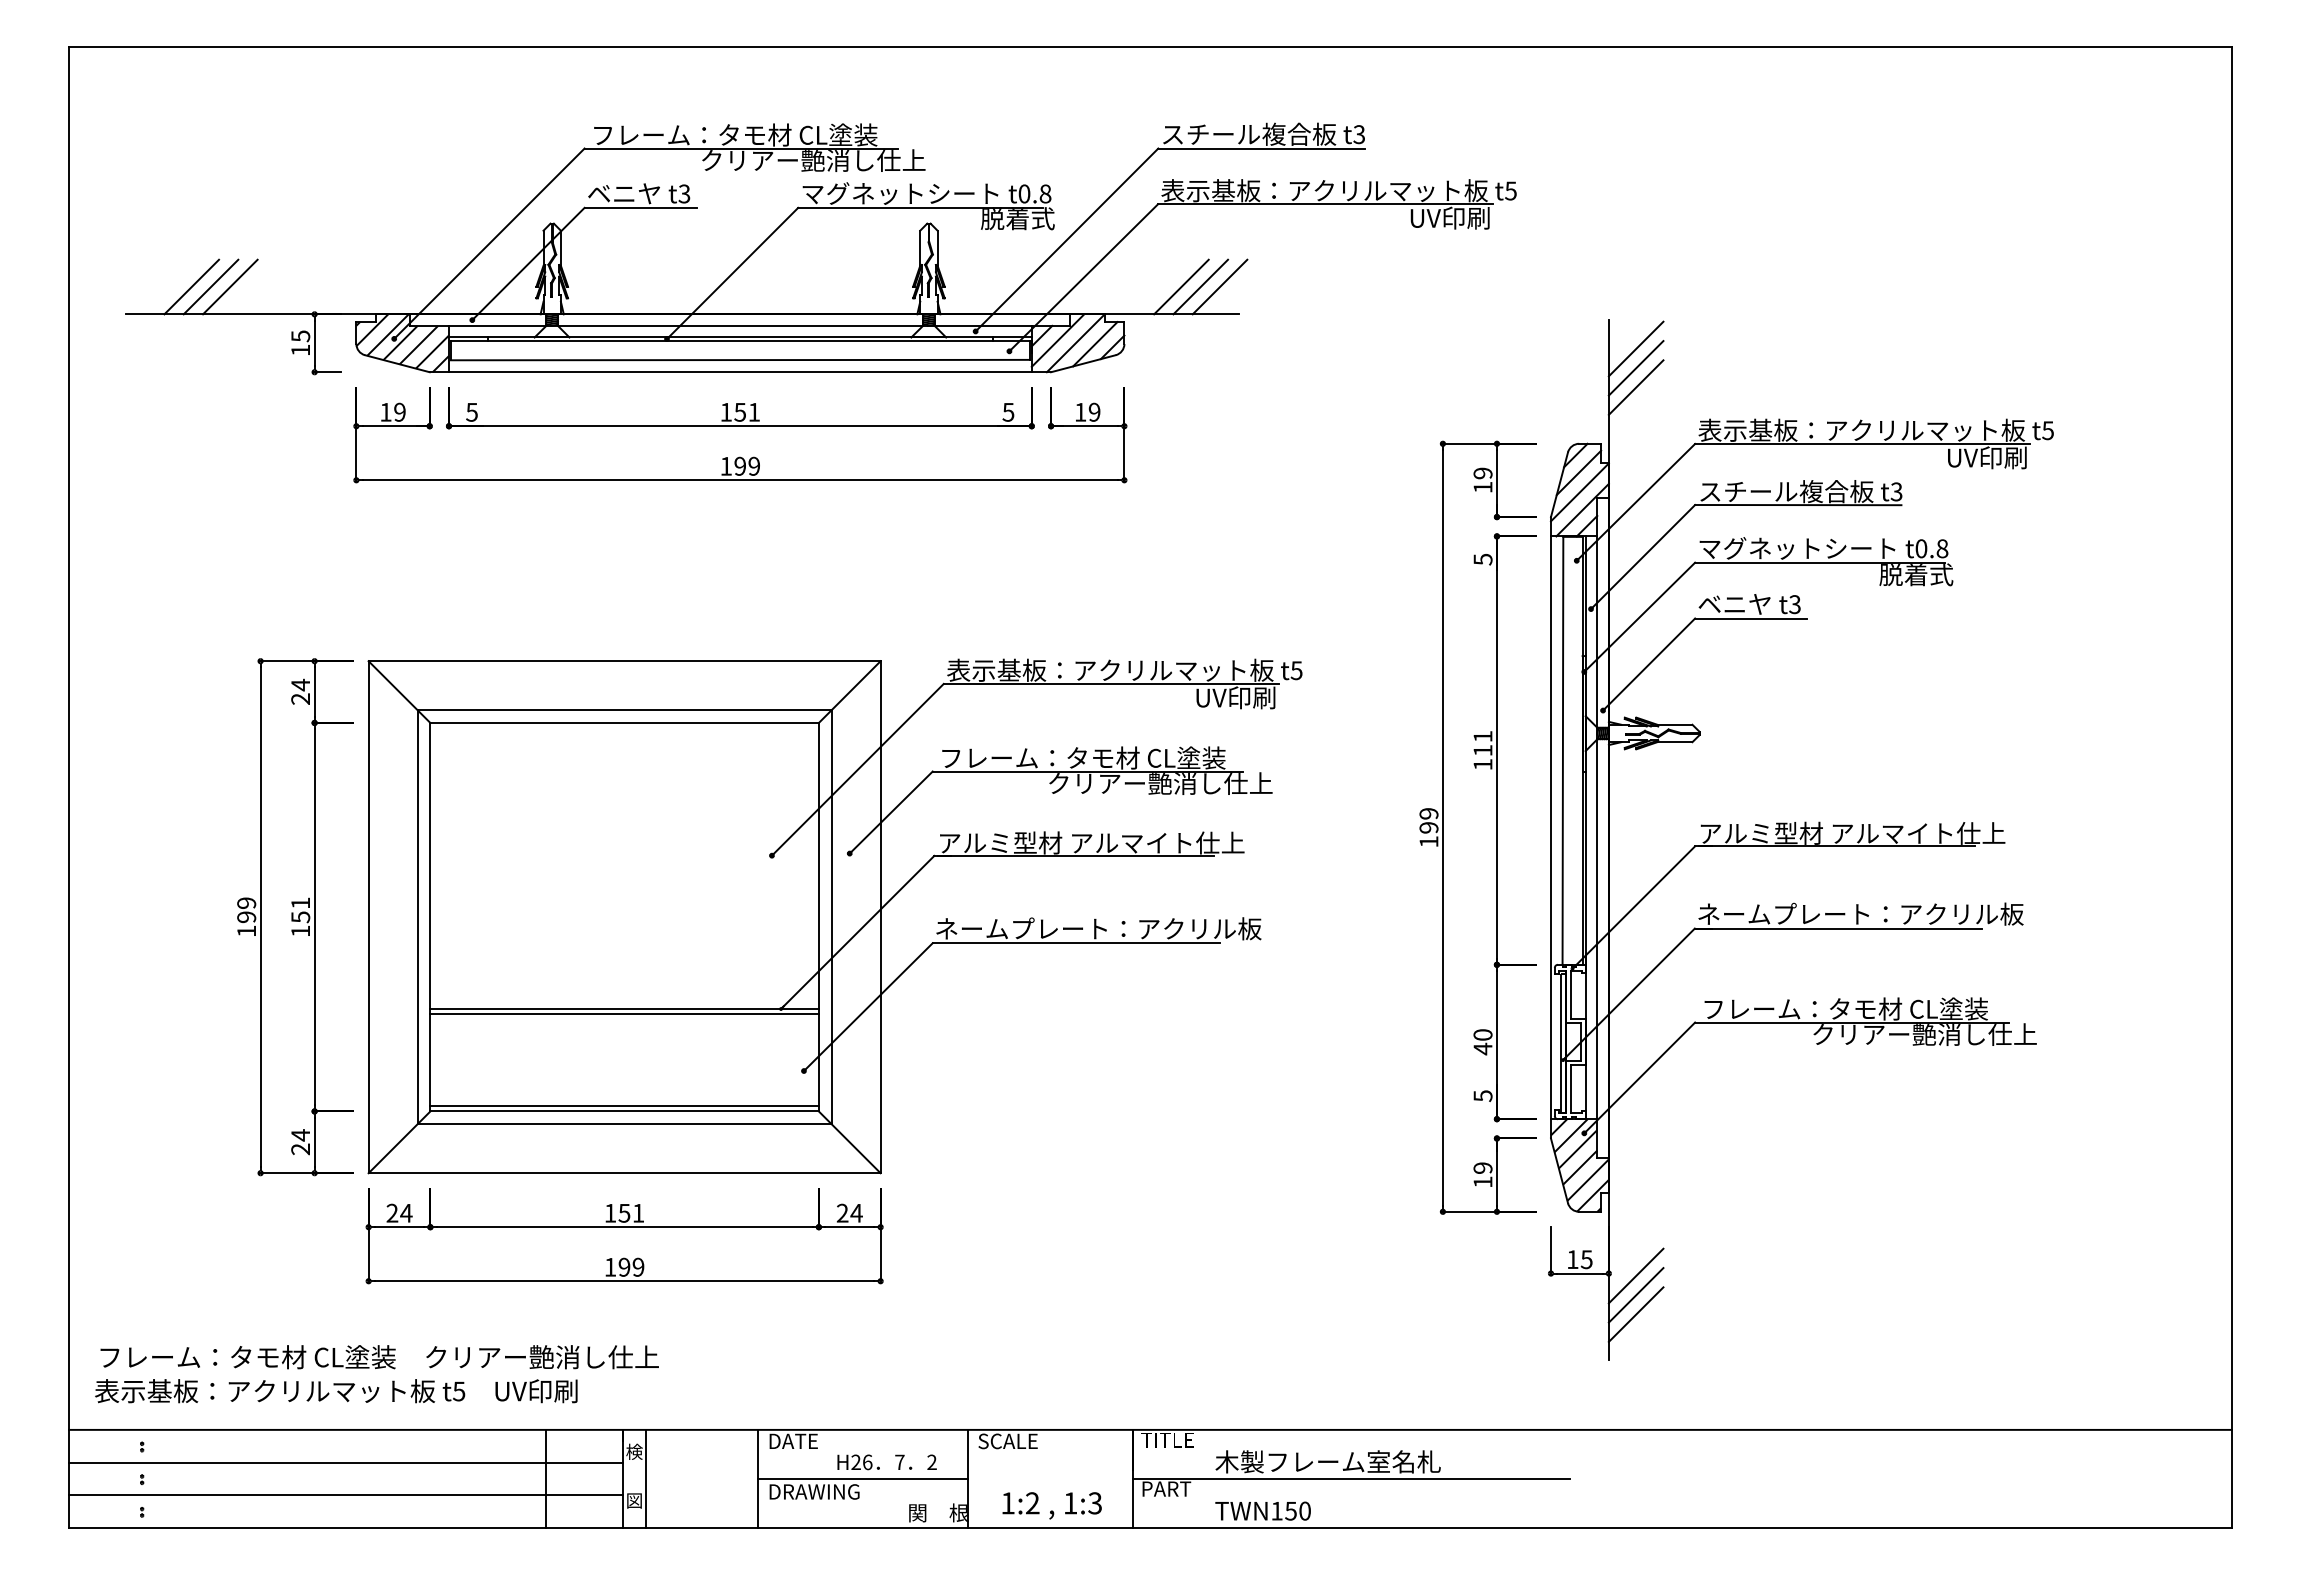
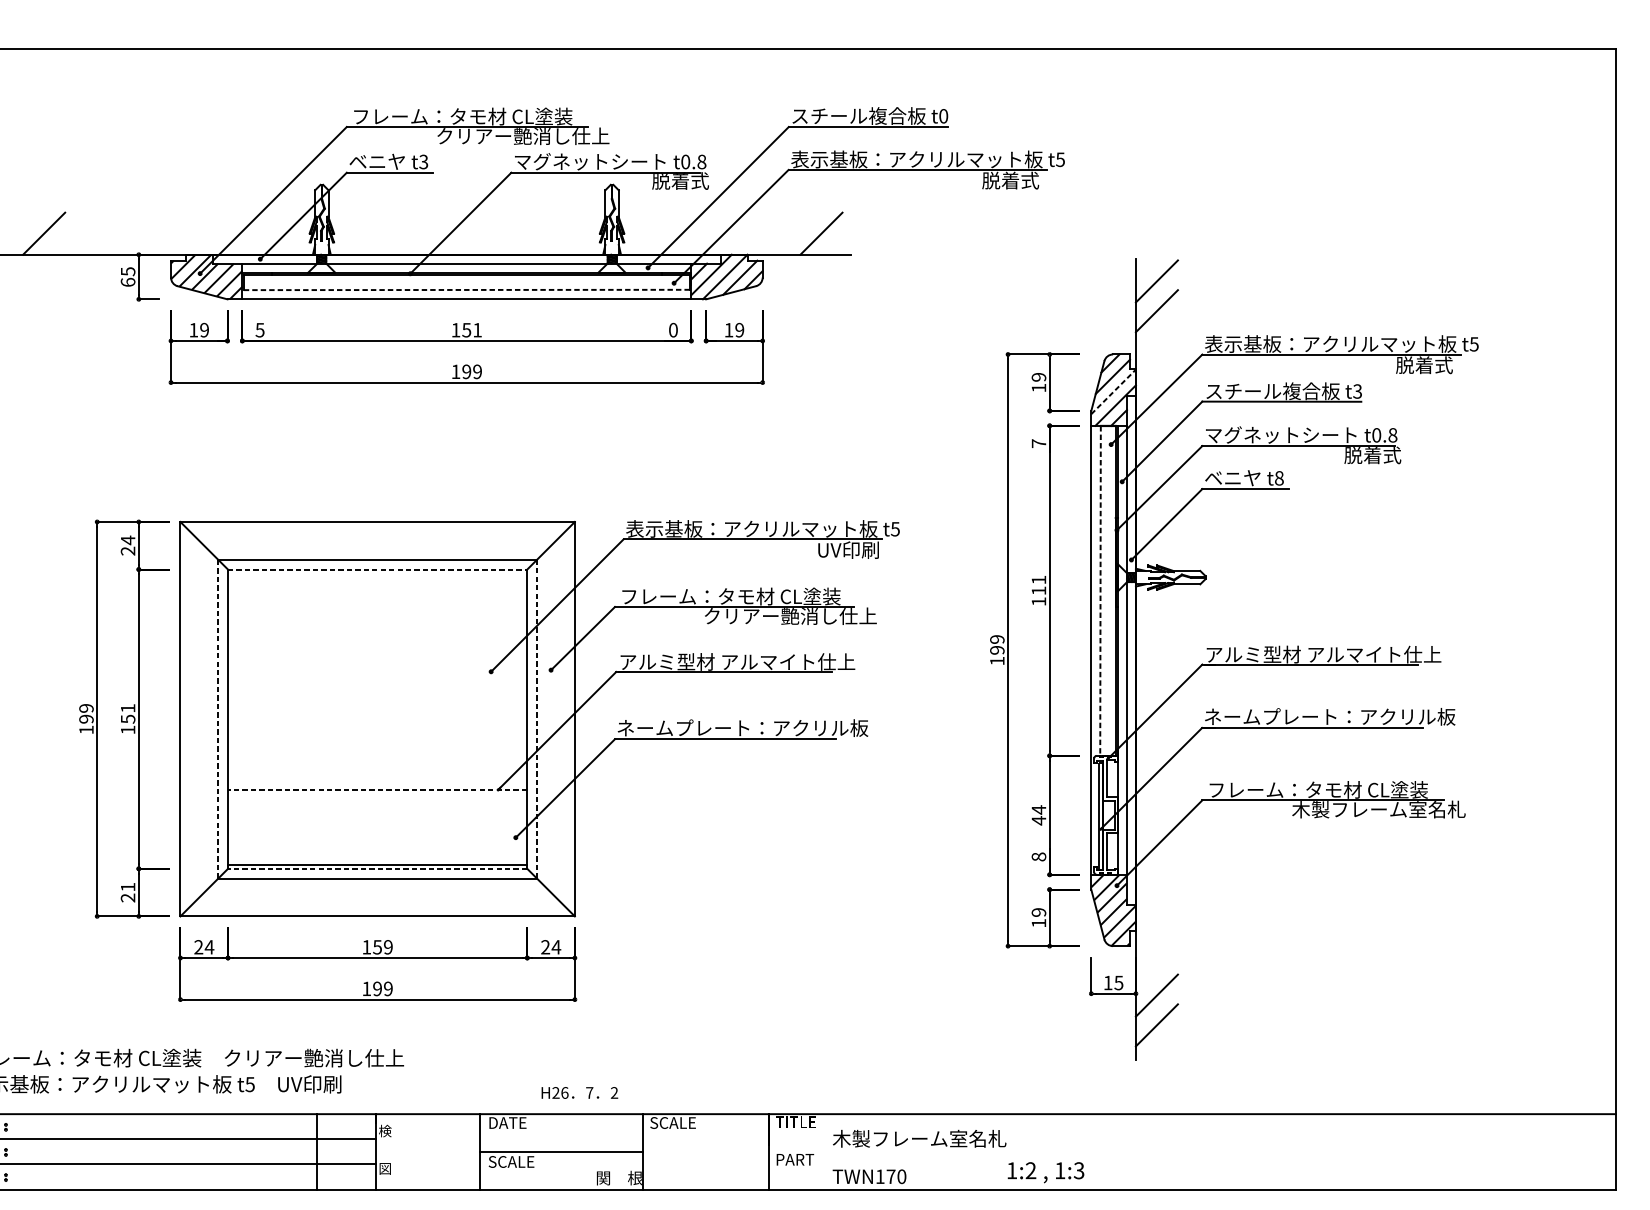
text: (1359, 134) -> (943, 116), t3 -> t0
text: (1449, 217) -> (1013, 180), UV印刷 -> 脱着式
line: (210, 286) -> (58, 233), removed
line: (230, 286) -> (74, 233), removed
line: (1181, 286) -> (806, 233), removed
line: (1219, 286) -> (835, 233), removed
text: (300, 349) -> (127, 281), 15 -> 65
line: (739, 360) -> (466, 290), solid -> dashed
line: (1635, 368) -> (1156, 296), removed
text: (1008, 411) -> (673, 329), 5 -> 0
text: (1986, 457) -> (1426, 365), UV印刷 -> 脱着式
line: (1579, 492) -> (1113, 391), solid -> dashed
text: (1482, 559) -> (1038, 443), 5 -> 7
text: (1794, 604) -> (1278, 478), t3 -> t8
line: (625, 722) -> (378, 569), solid -> dashed
line: (1562, 750) -> (1100, 590), solid -> dashed
line: (417, 916) -> (218, 718), solid -> dashed
line: (831, 917) -> (537, 719), solid -> dashed
line: (624, 1008) -> (377, 789), solid -> dashed
line: (624, 1013) -> (377, 793), removed
text: (1482, 1034) -> (1038, 809), 40 -> 44
text: (1923, 1034) -> (1378, 809), クリアー艶消し仕上 -> 木製フレーム室名札
text: (1482, 1096) -> (1038, 857), 5 -> 8
line: (624, 1111) -> (377, 868), solid -> dashed
text: (300, 1135) -> (127, 887), 24 -> 21
text: (638, 1212) -> (388, 946), 151 -> 159
line: (1635, 1295) -> (1156, 1010), removed
text: (886, 1462) -> (579, 1093), moved
line: (646, 1478) -> (394, 1151), removed
line: (1351, 1478) -> (937, 1151), removed
text: (813, 1491) -> (523, 1161), DRAWING -> SCALE
text: (1051, 1505) -> (1045, 1172), moved
text: (1290, 1511) -> (890, 1177), TWN150 -> TWN170

